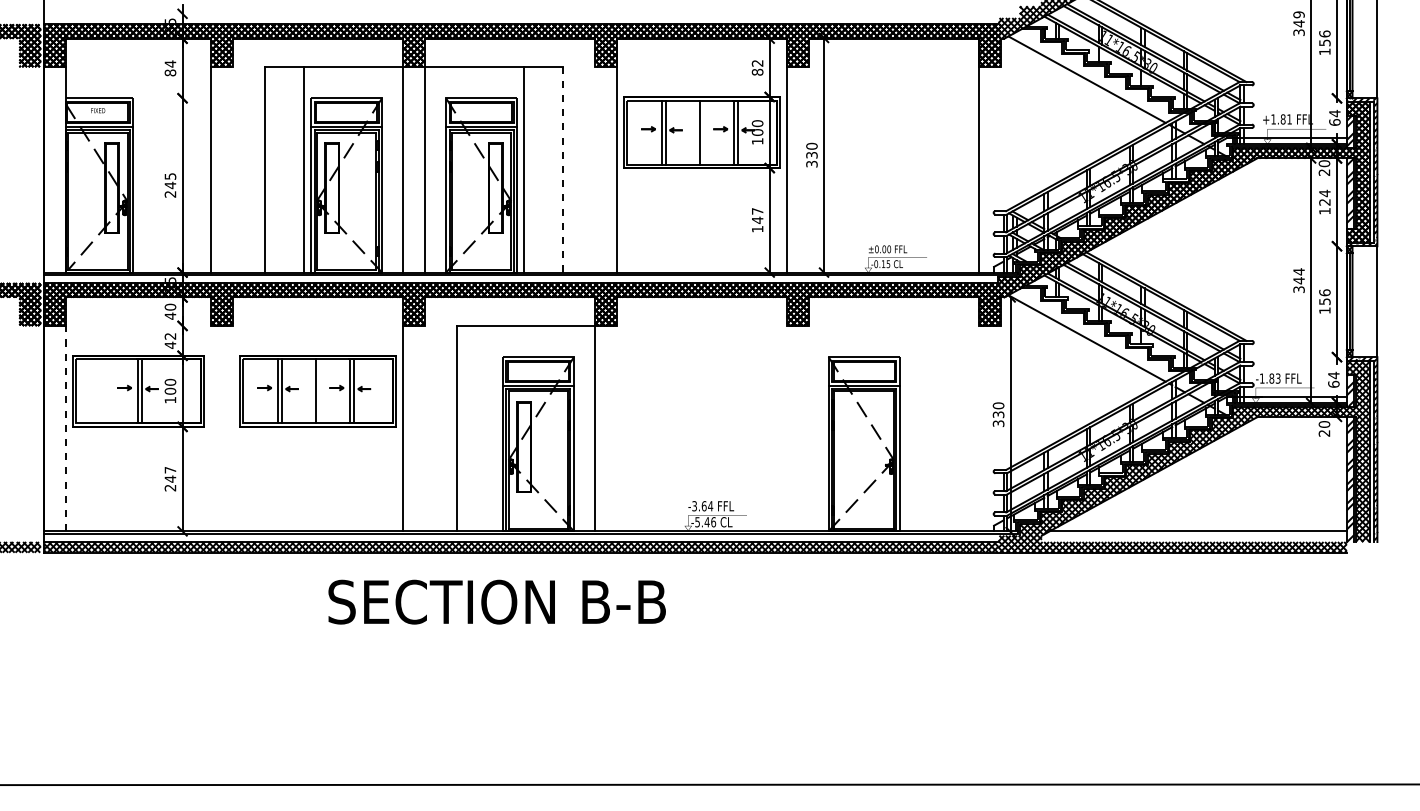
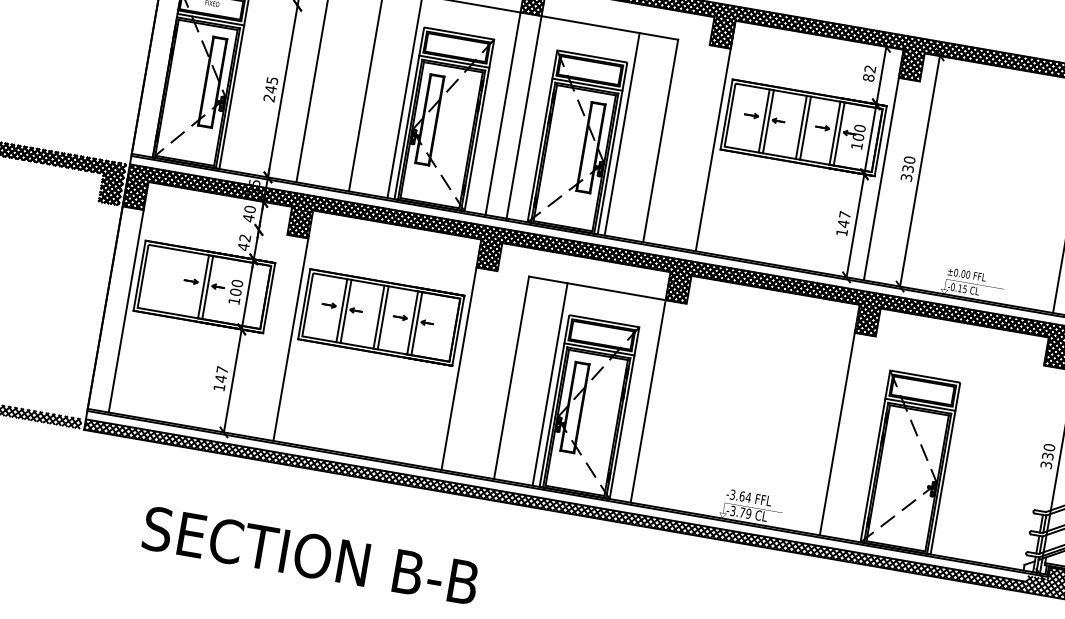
line: (703, 132) -> (805, 128), added
line: (563, 169) -> (660, 140), dashed -> solid
line: (320, 391) -> (383, 318), added
line: (65, 428) -> (126, 311), dashed -> solid
line: (232, 428) -> (290, 339), added
line: (495, 428) -> (549, 384), added
line: (787, 428) -> (837, 434), added
text: (169, 487) -> (218, 386), 247 -> 147
text: (705, 522) -> (740, 512), -5.46 -> -3.79
text: (496, 601) -> (310, 555), moved

